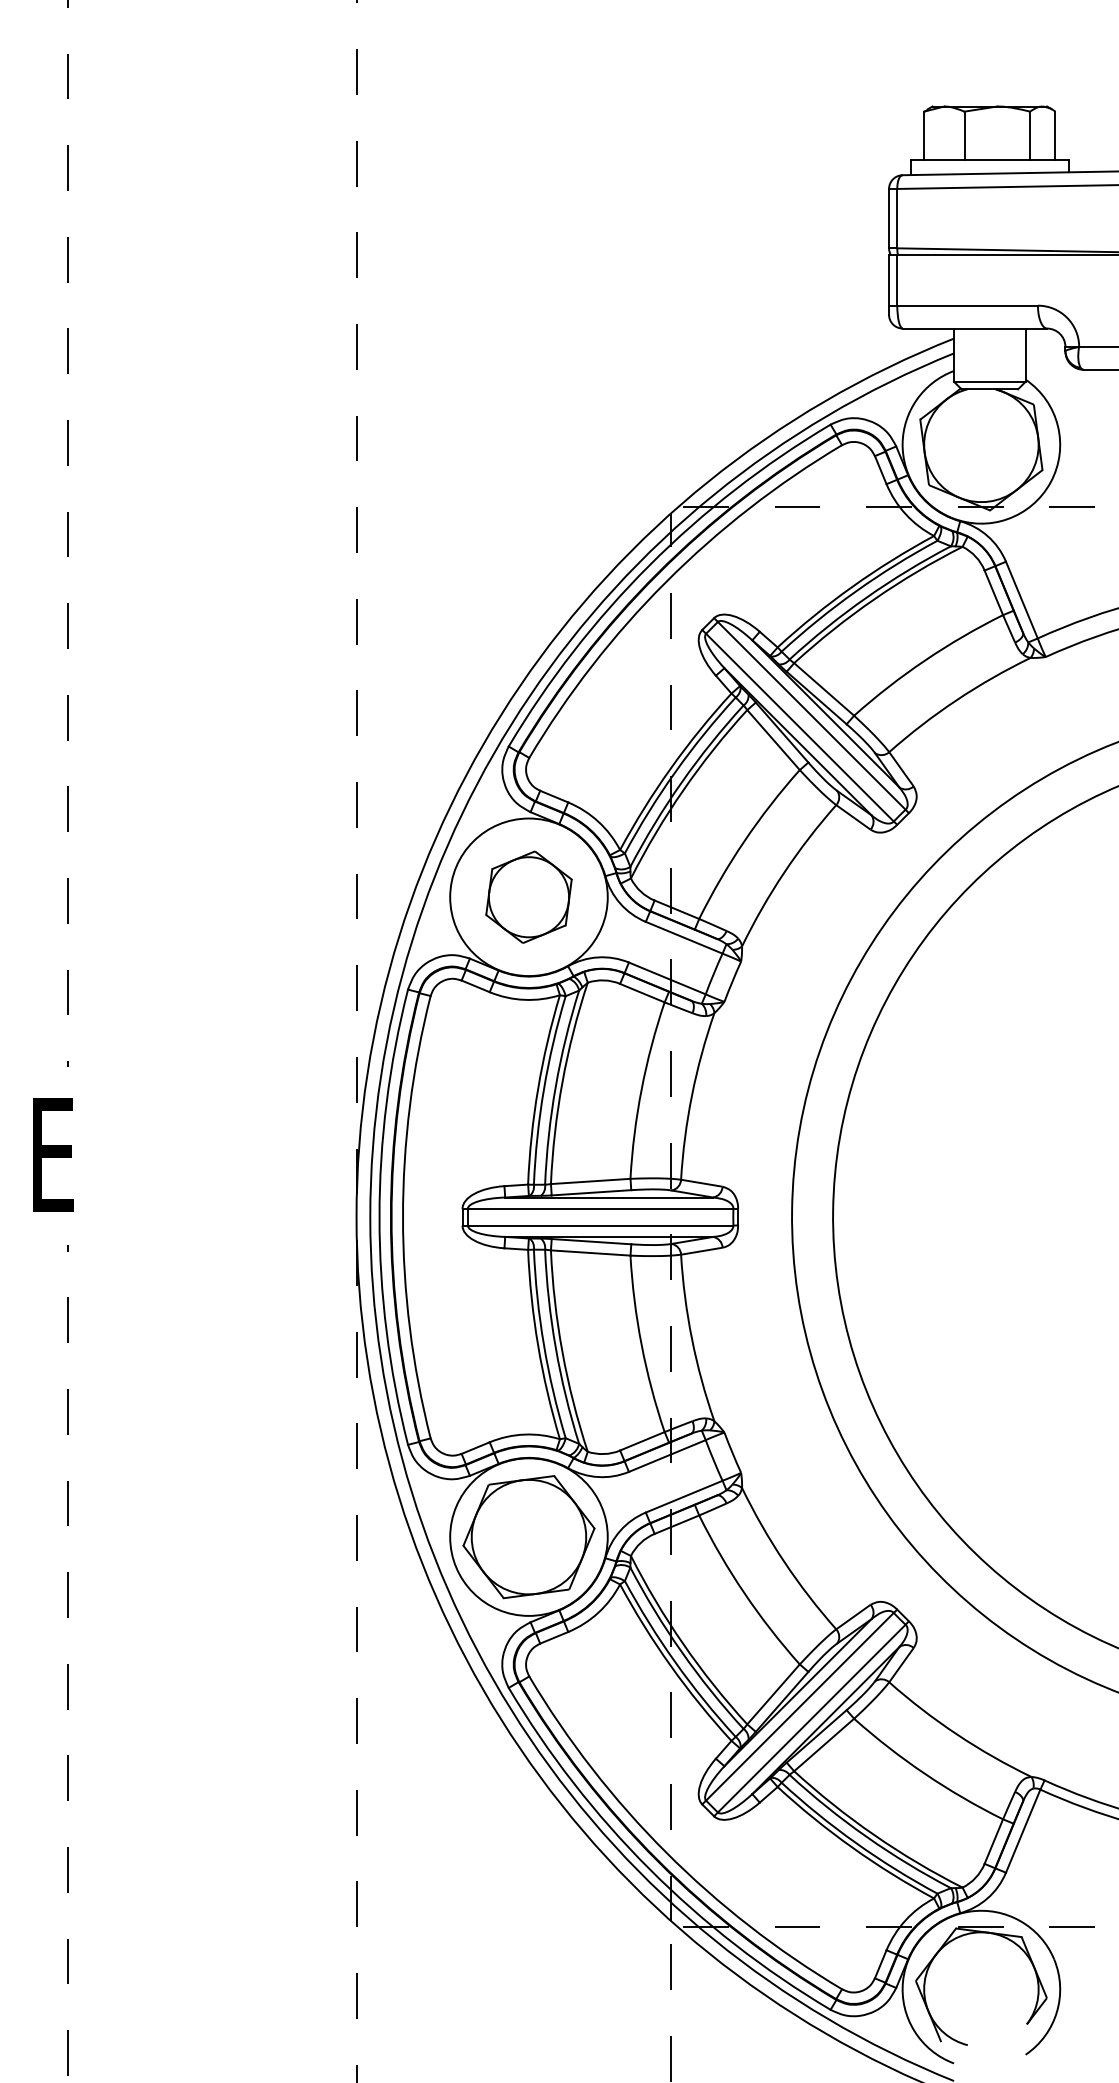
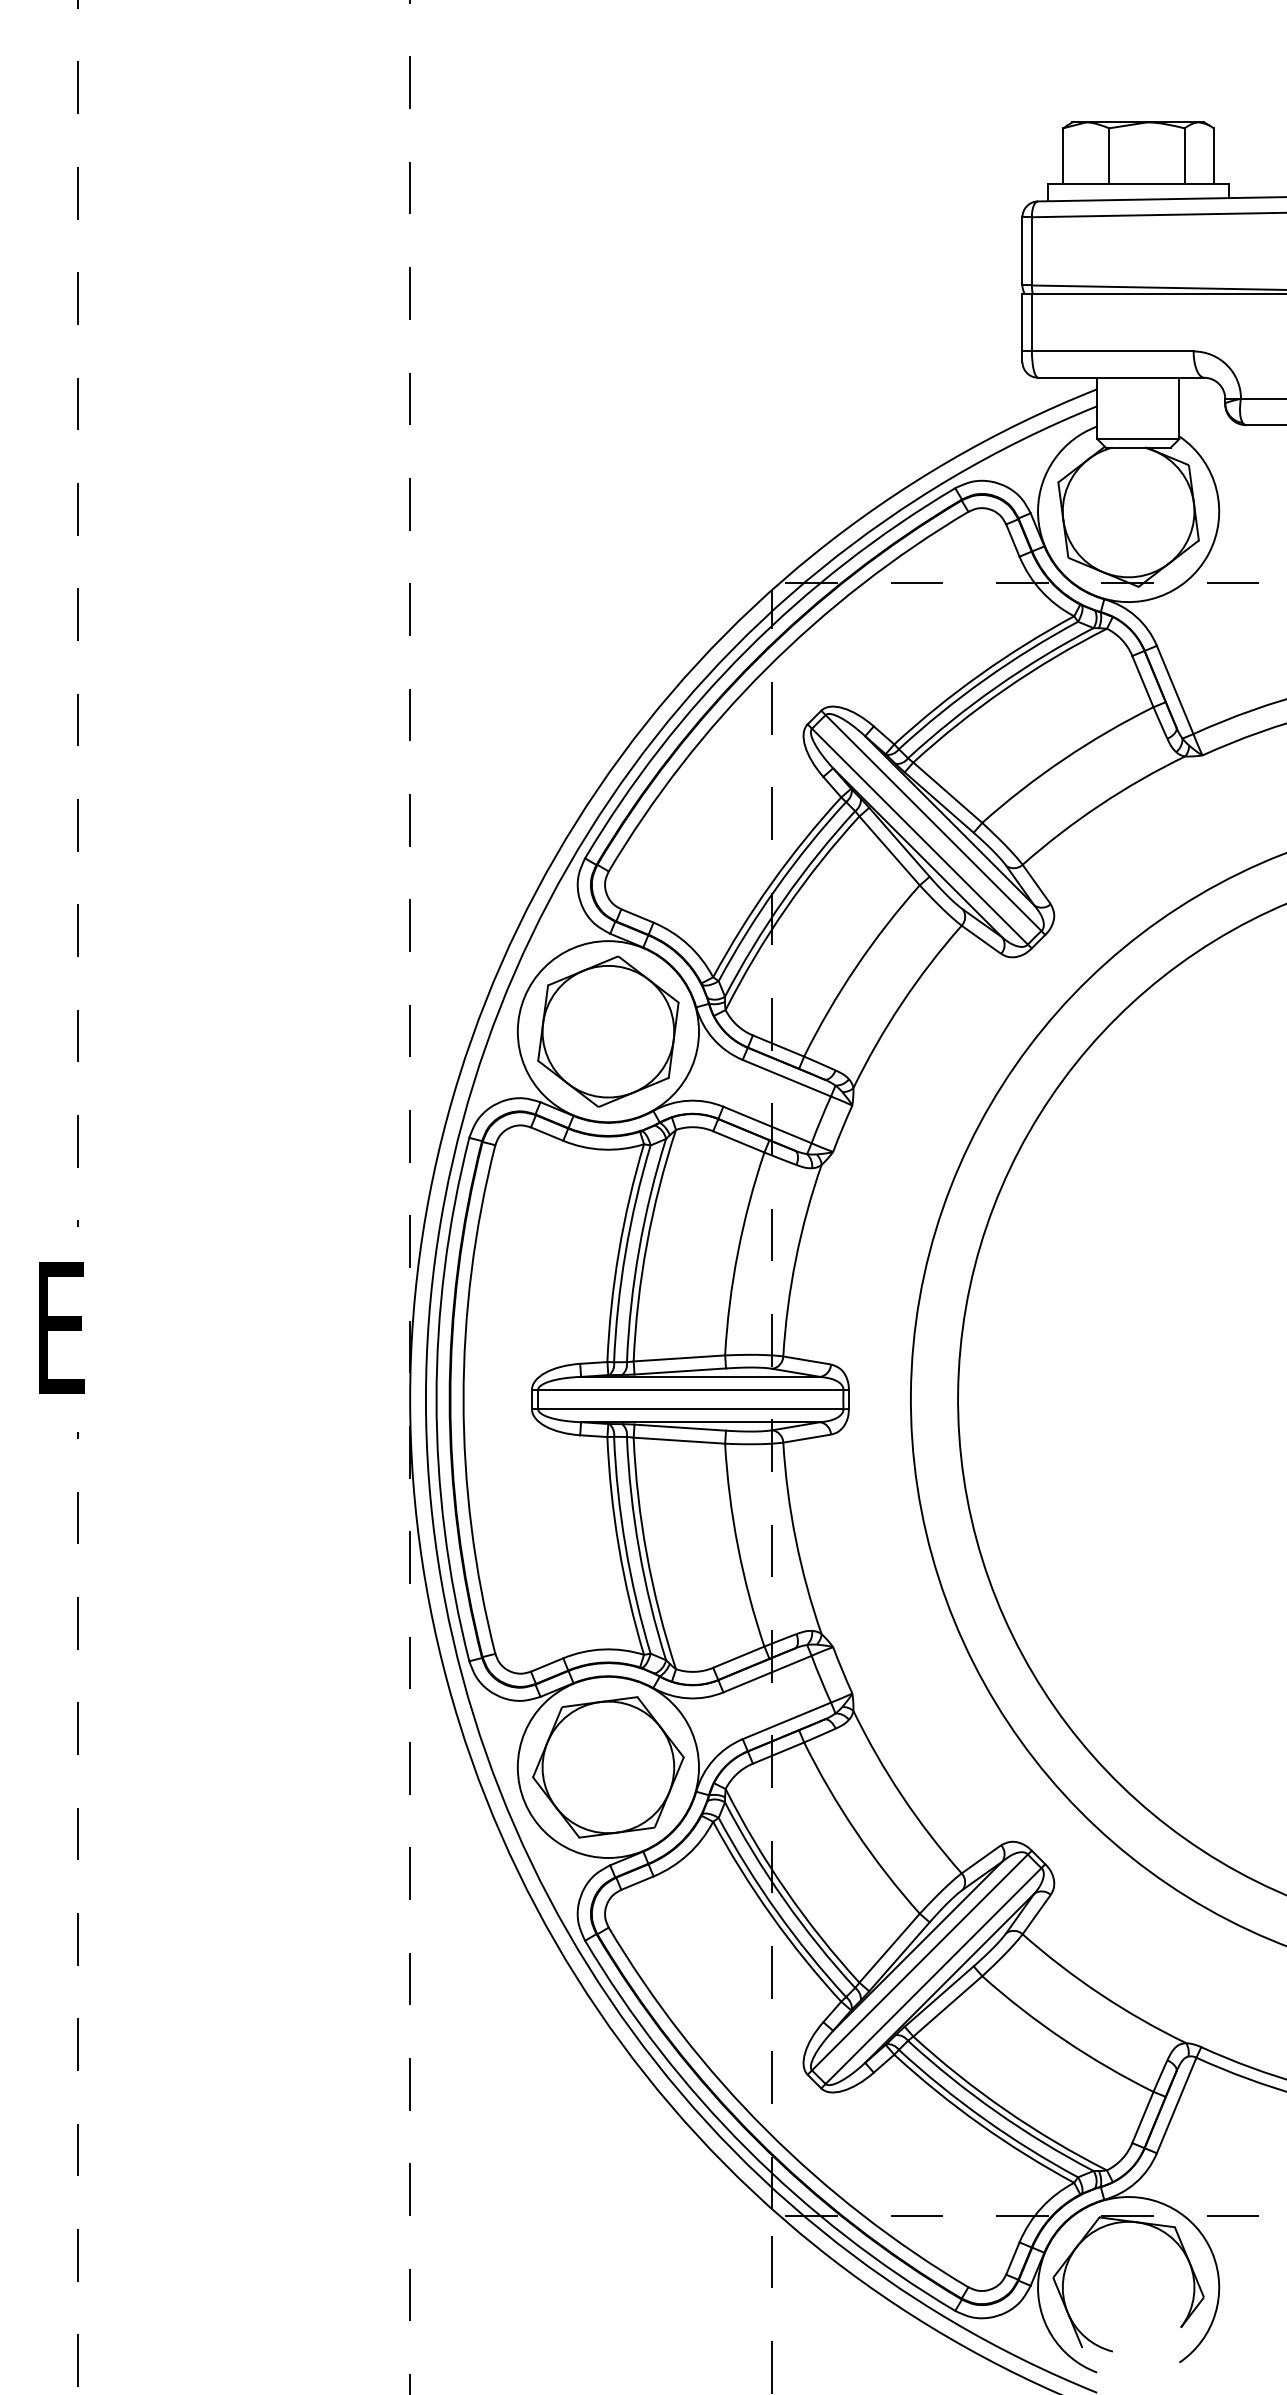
part: (529, 897) -> (608, 1031), size x1.43

